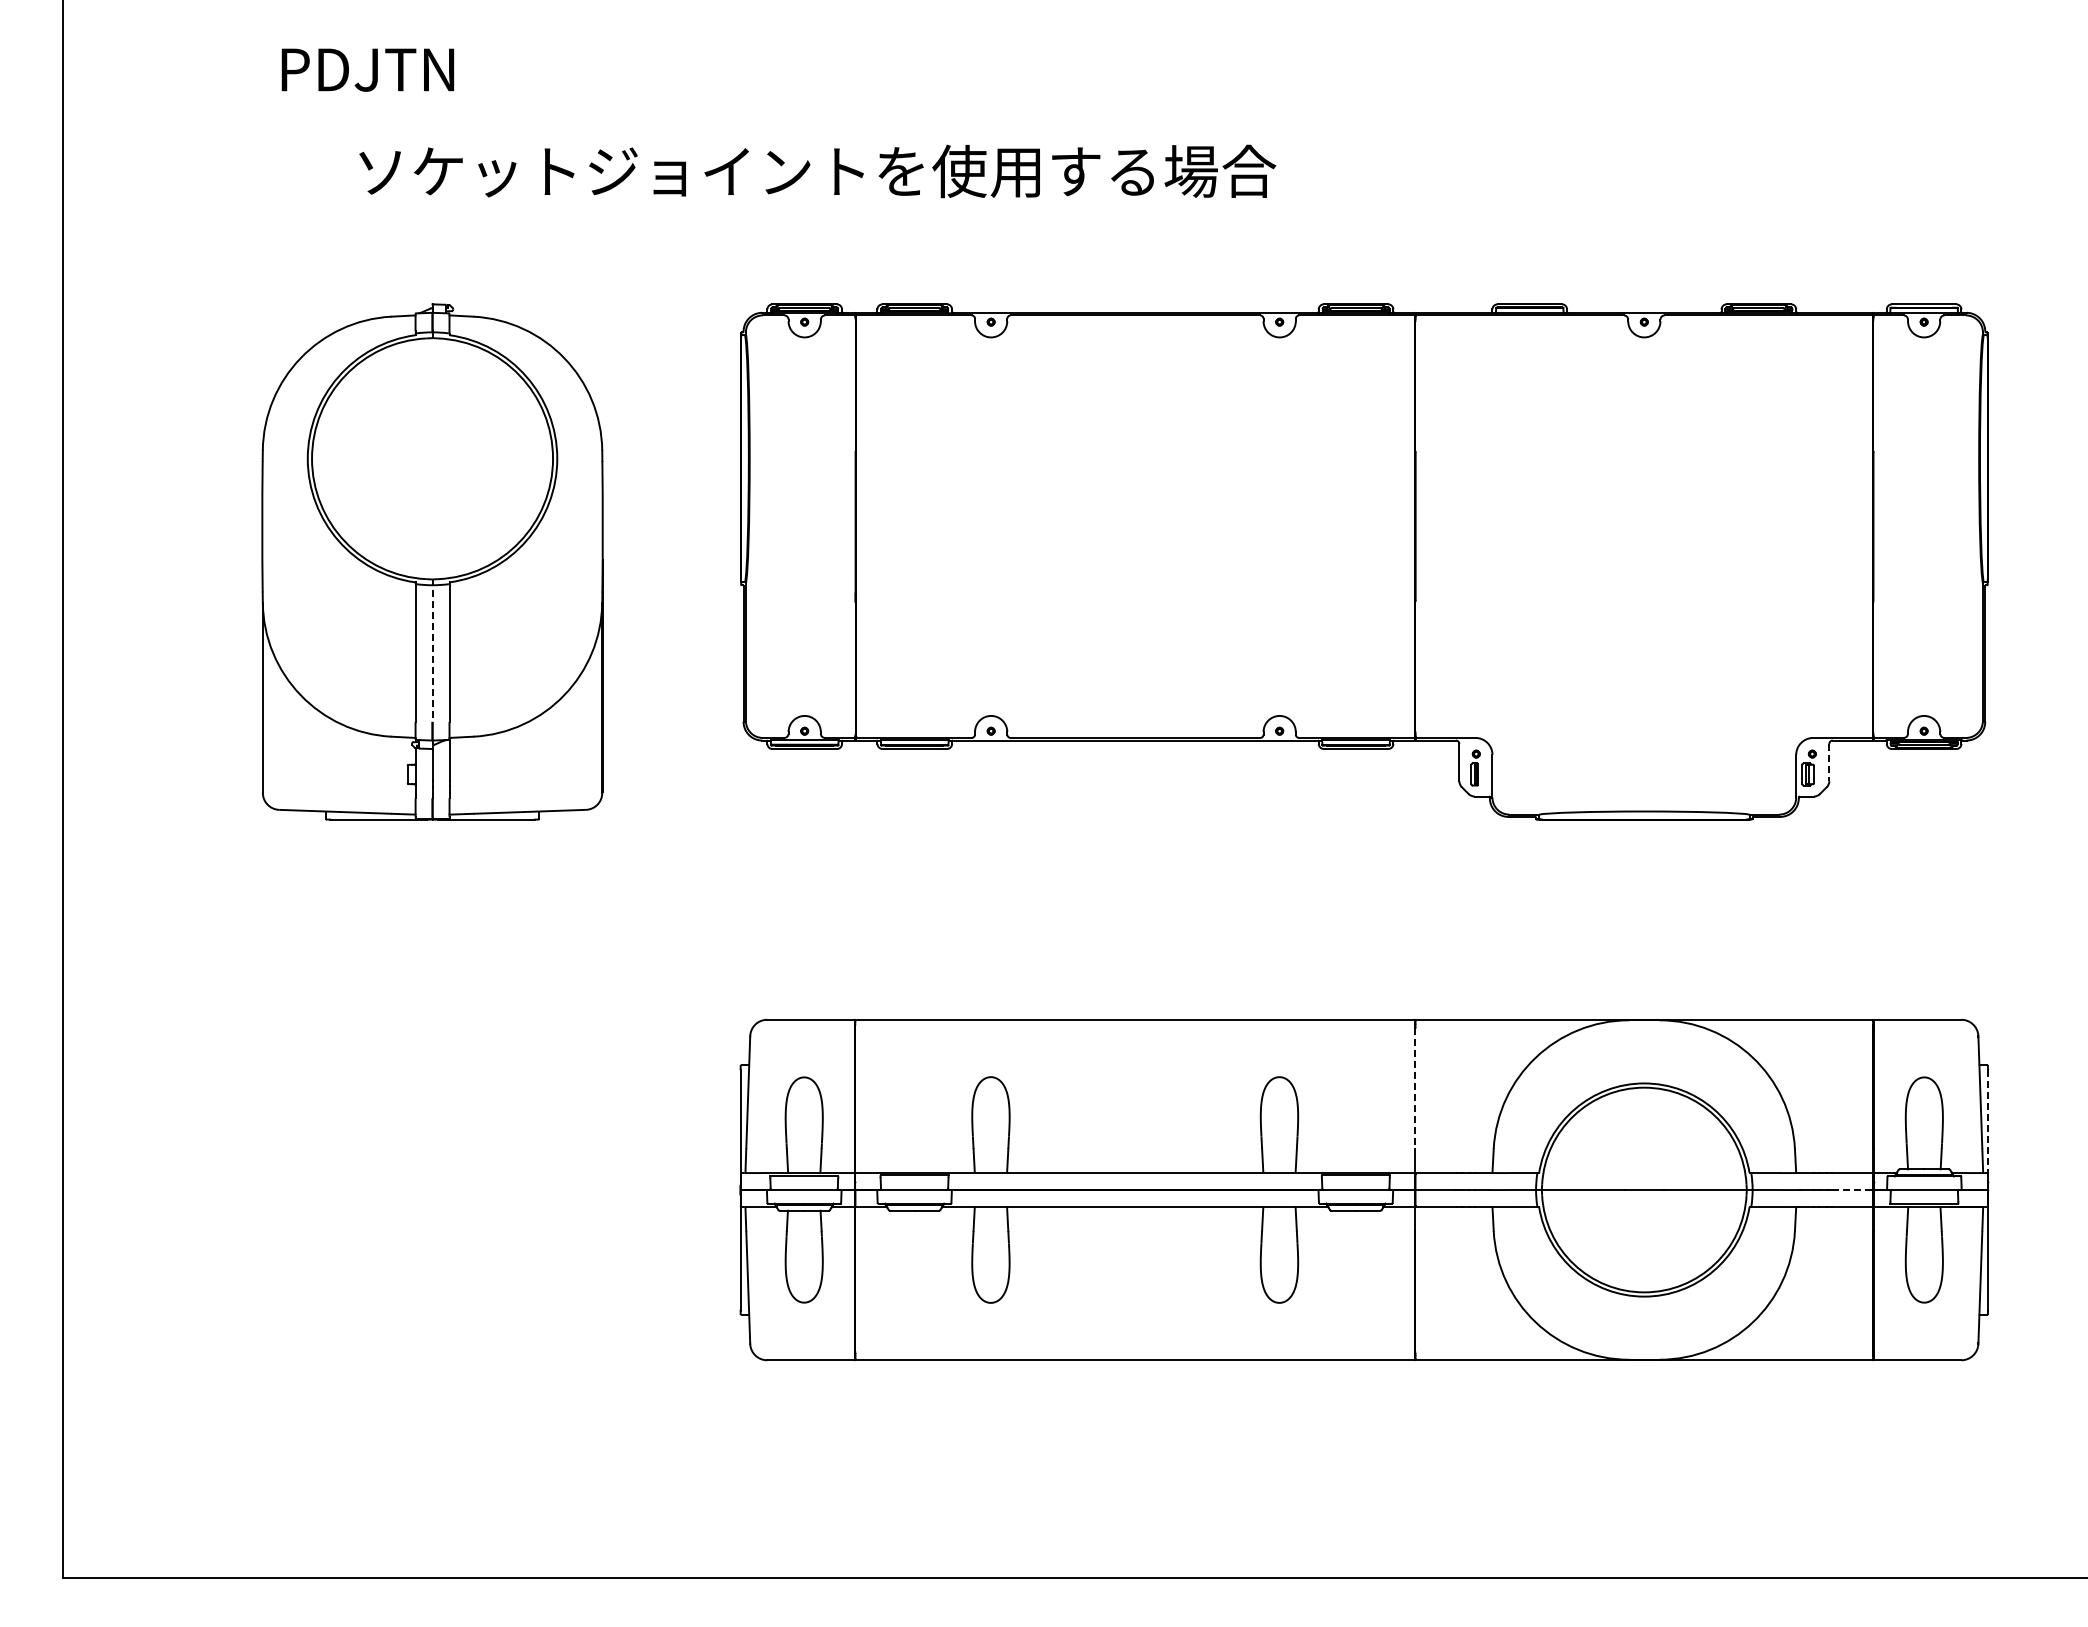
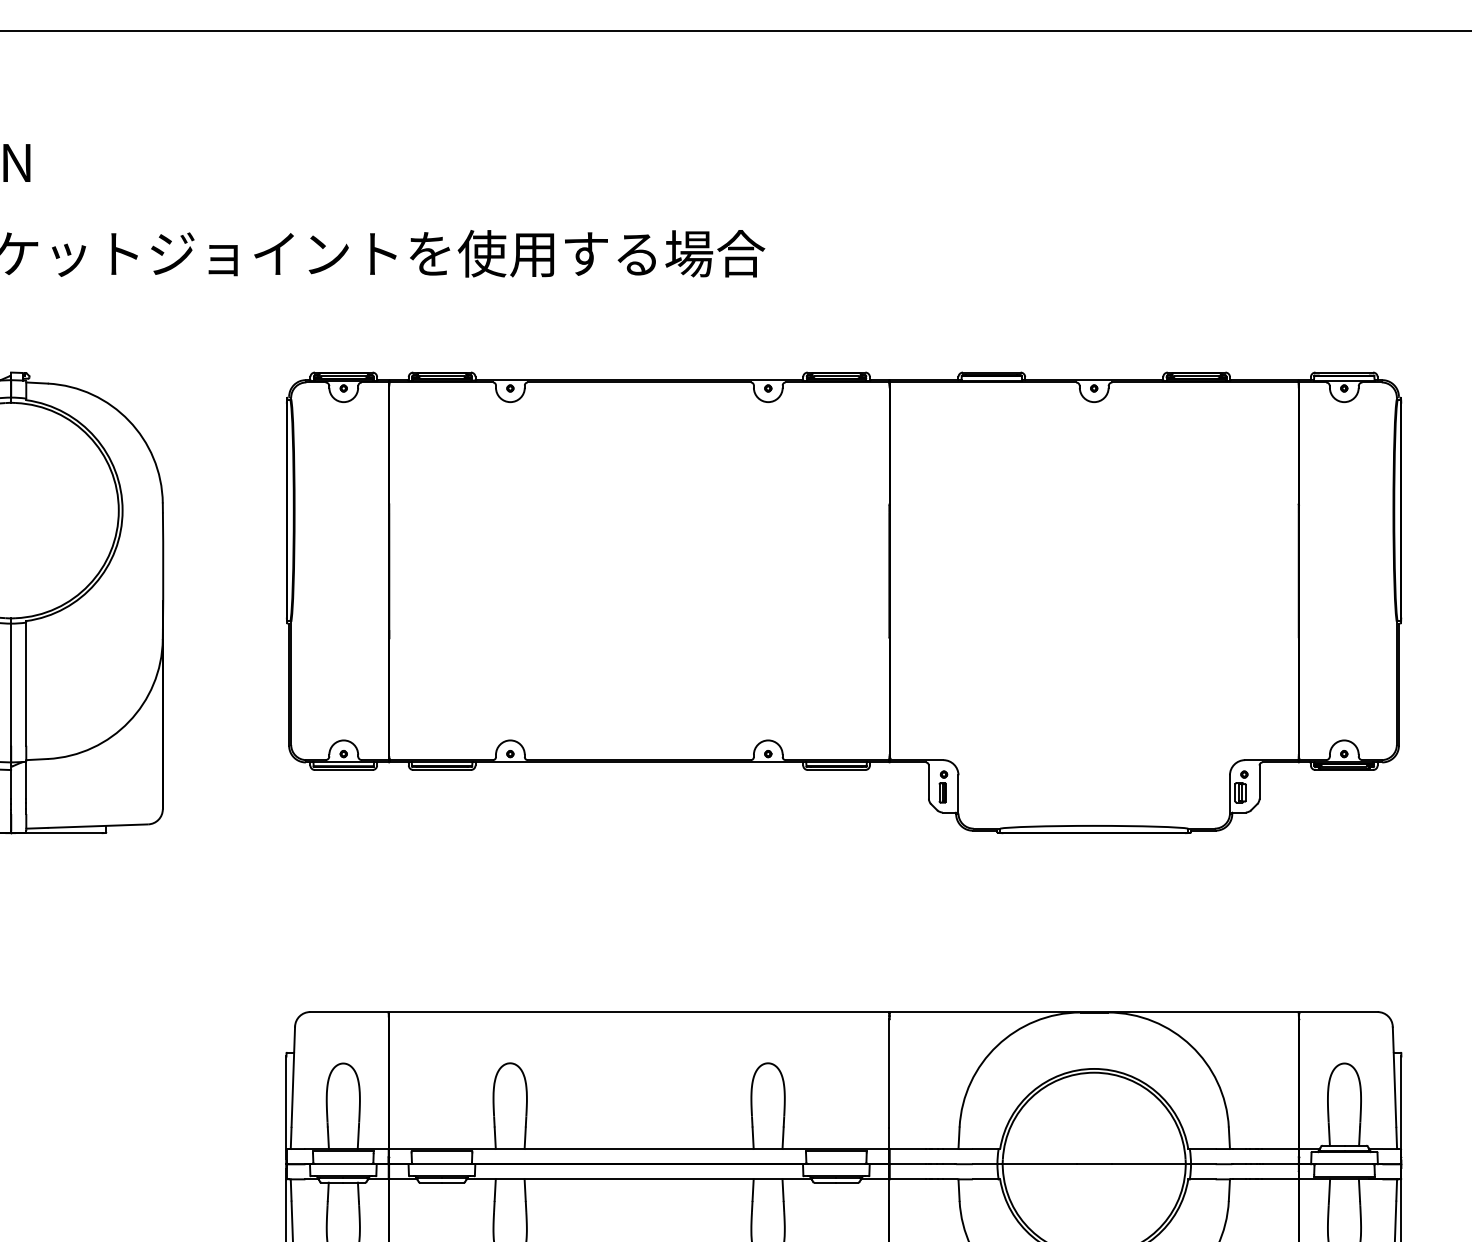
line: (432, 651) -> (11, 682), dashed -> solid
line: (1829, 762) -> (1259, 782), dashed -> solid
line: (1415, 1088) -> (889, 1073), dashed -> solid
line: (1988, 1127) -> (1401, 1108), dashed -> solid
line: (1852, 1190) -> (1280, 1164), dashed -> solid

